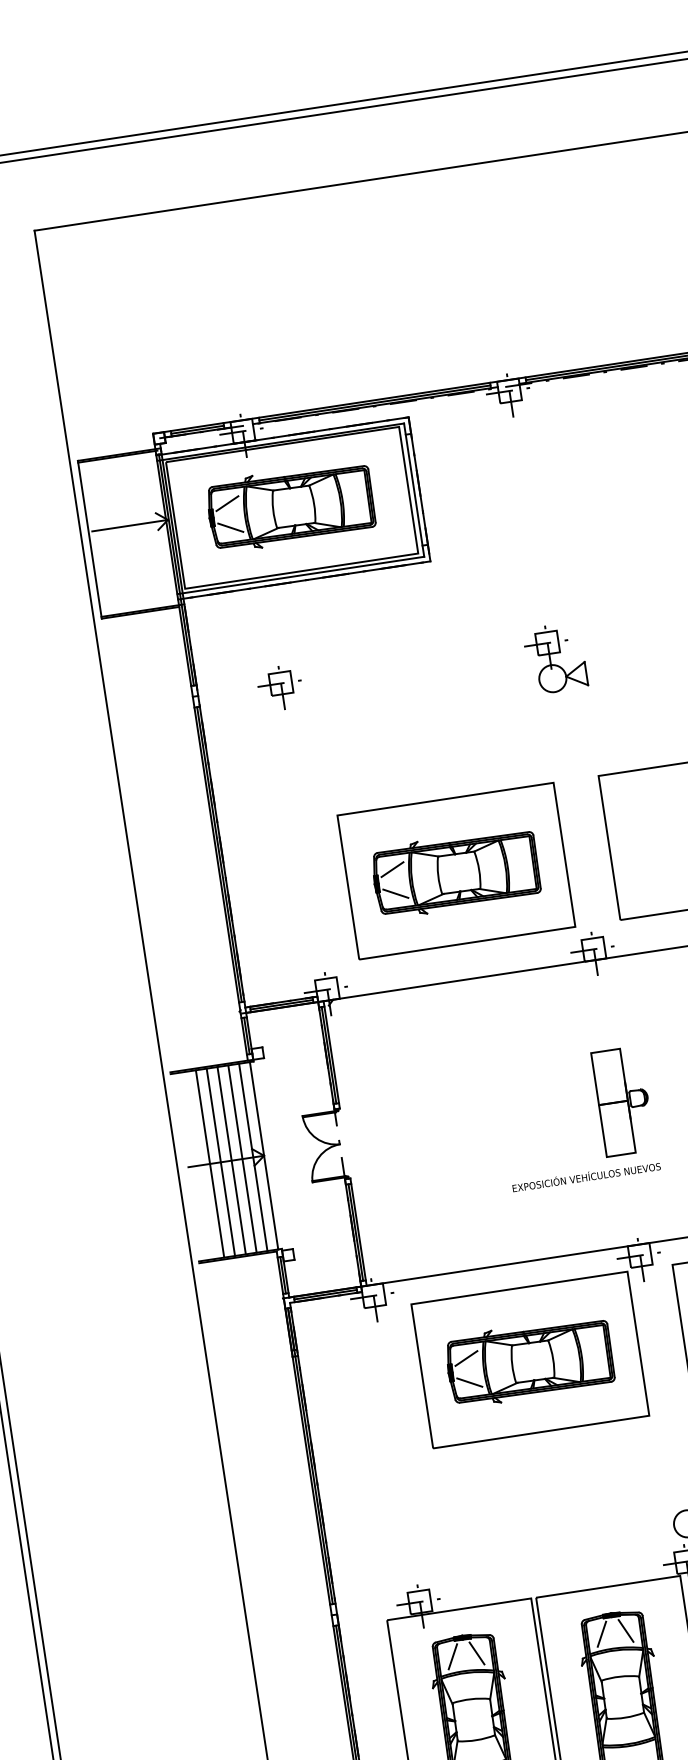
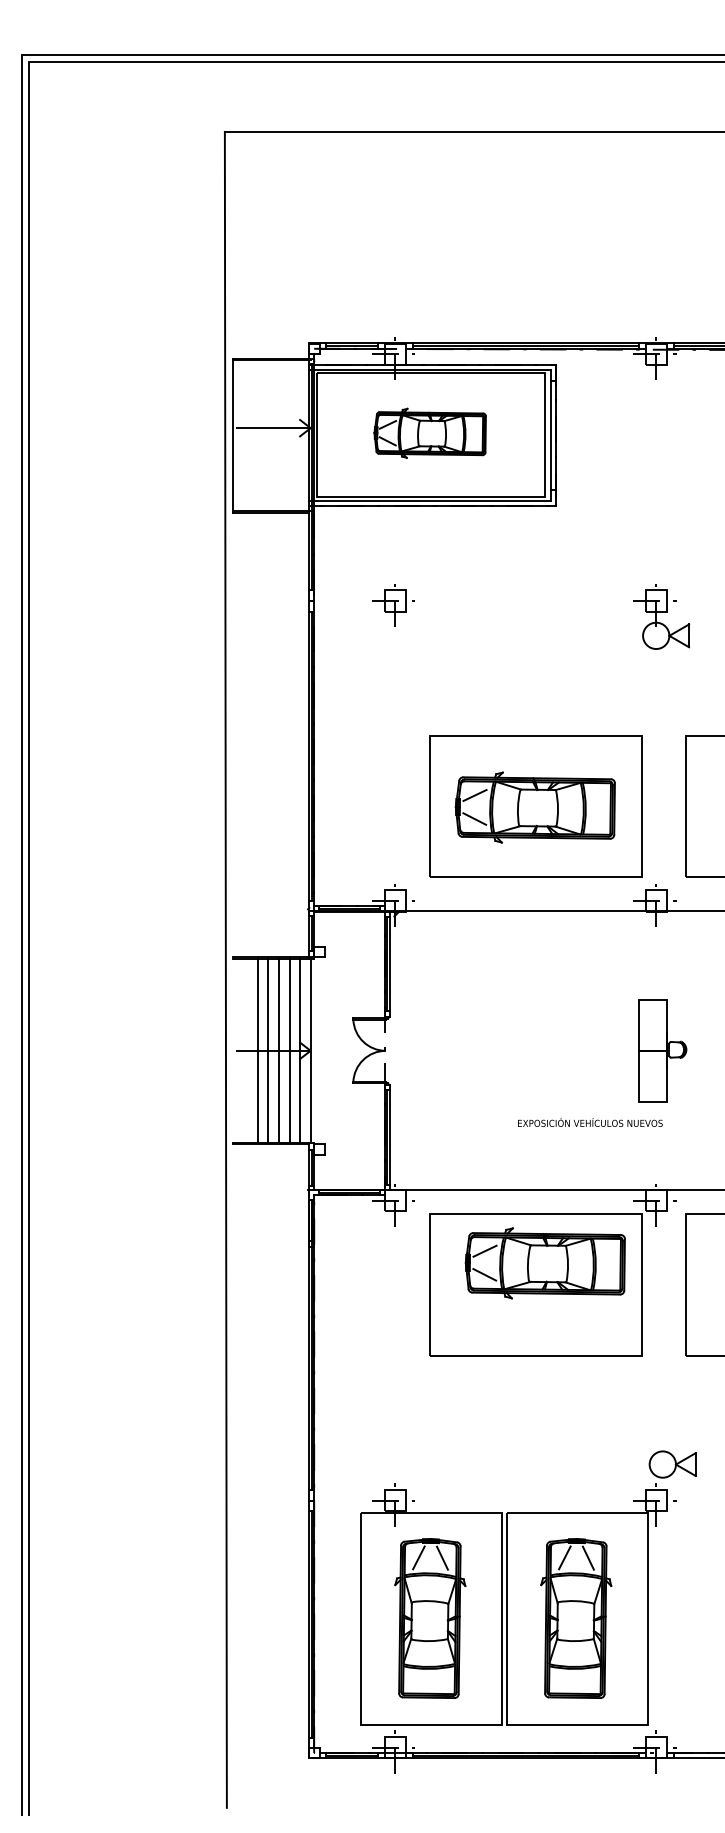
part: (290, 507) -> (429, 433), size x0.7
text: (586, 1176) -> (590, 1122), moved
part: (529, 1361) -> (544, 1263), moved

